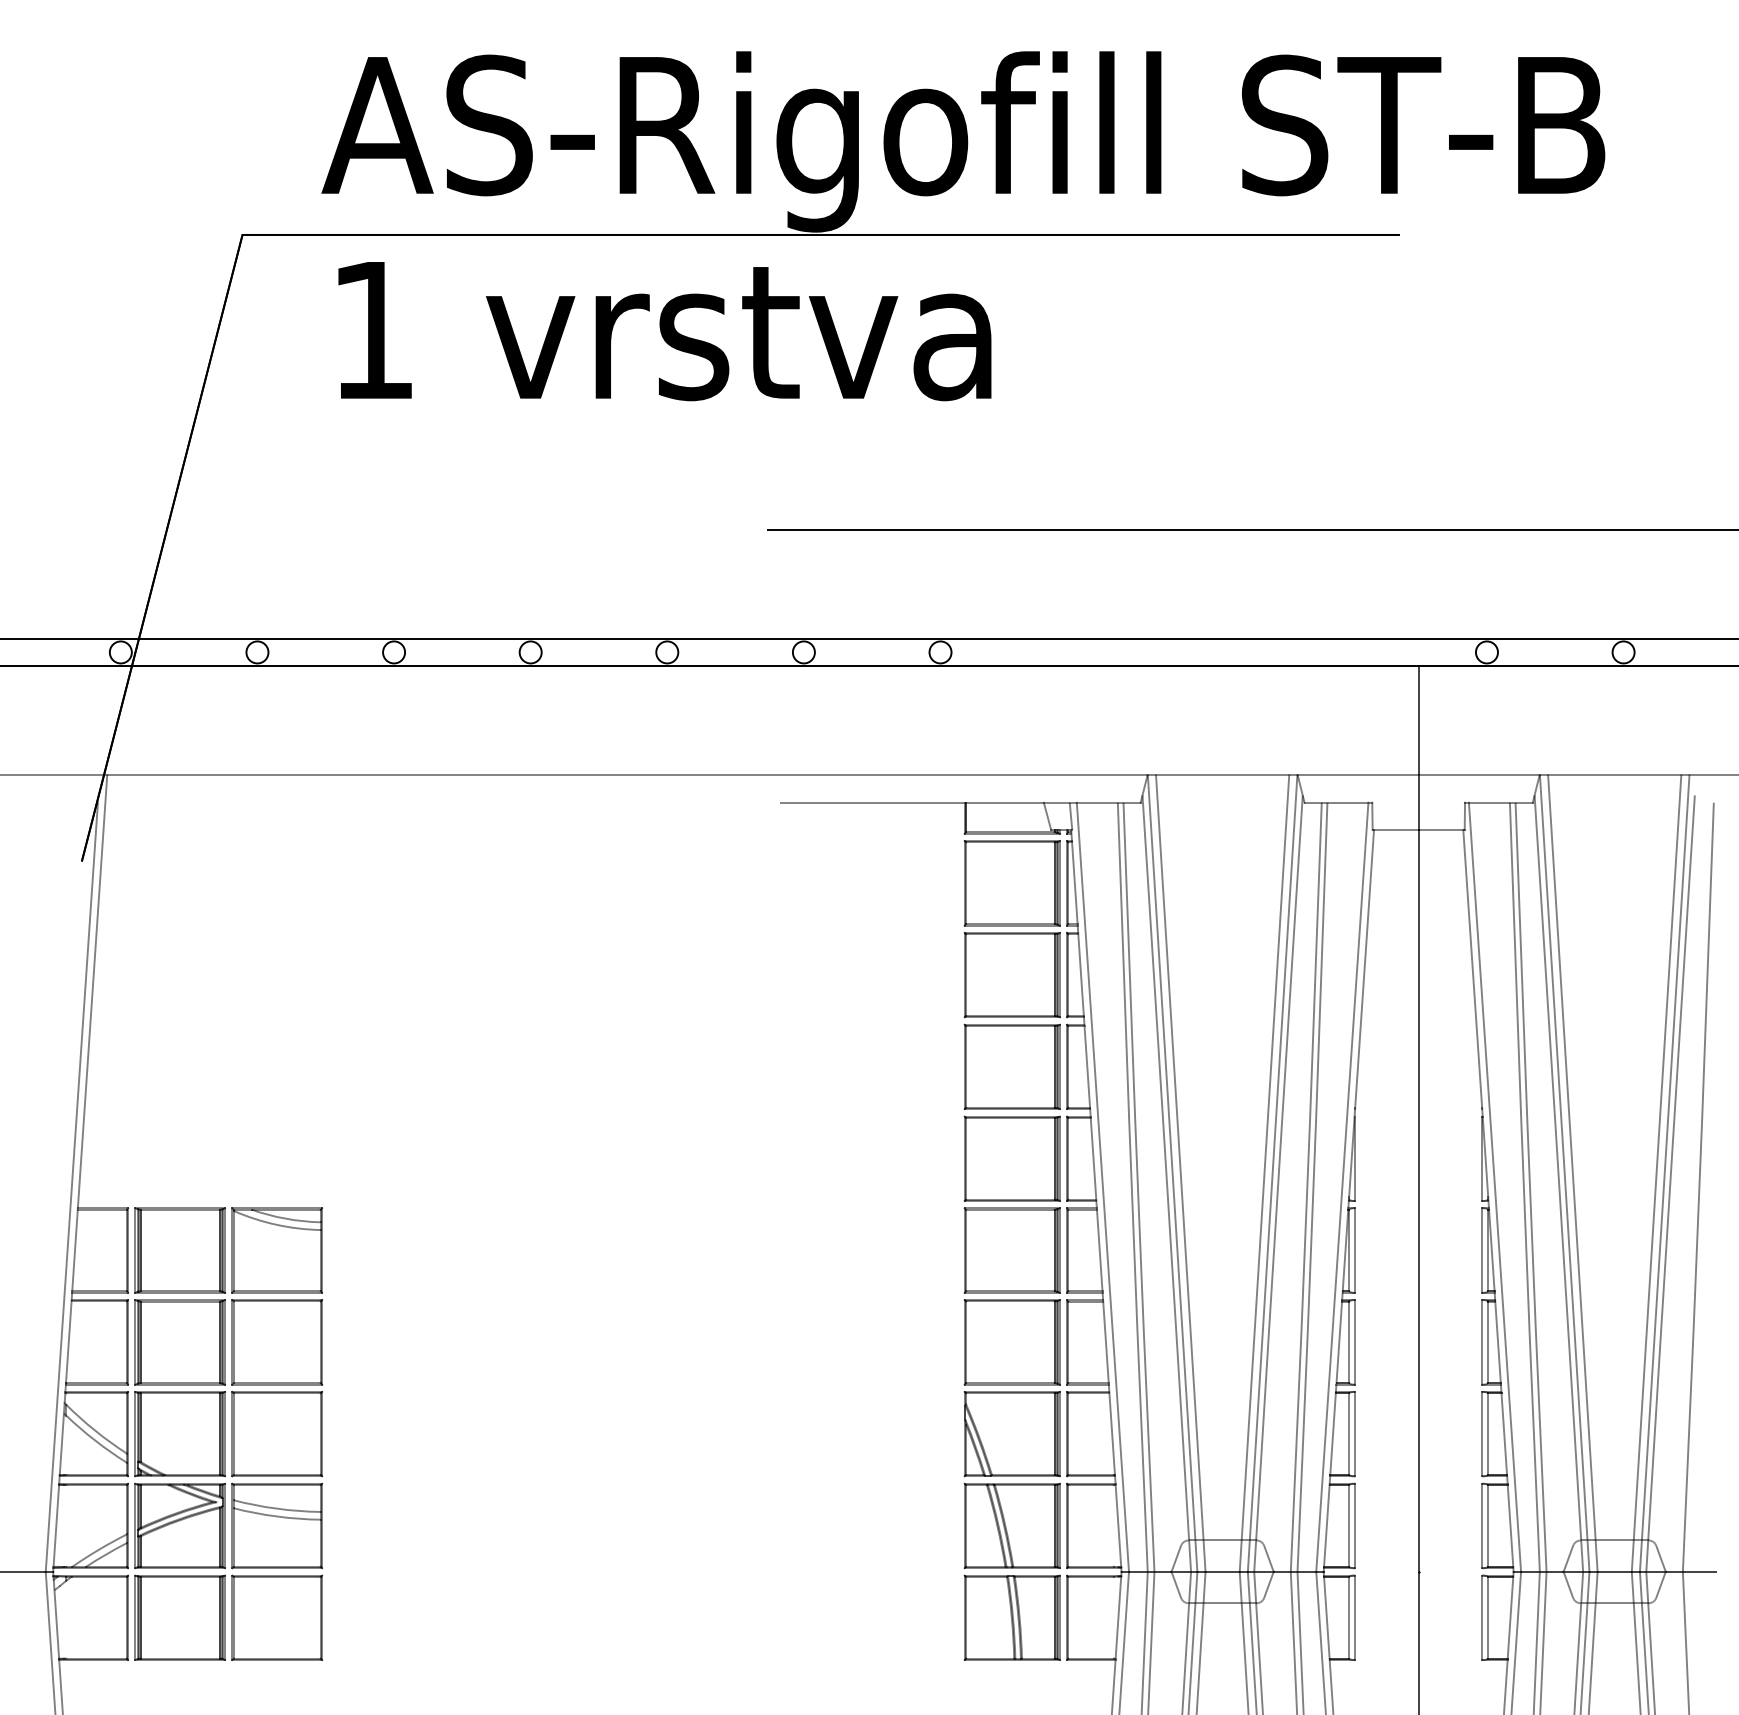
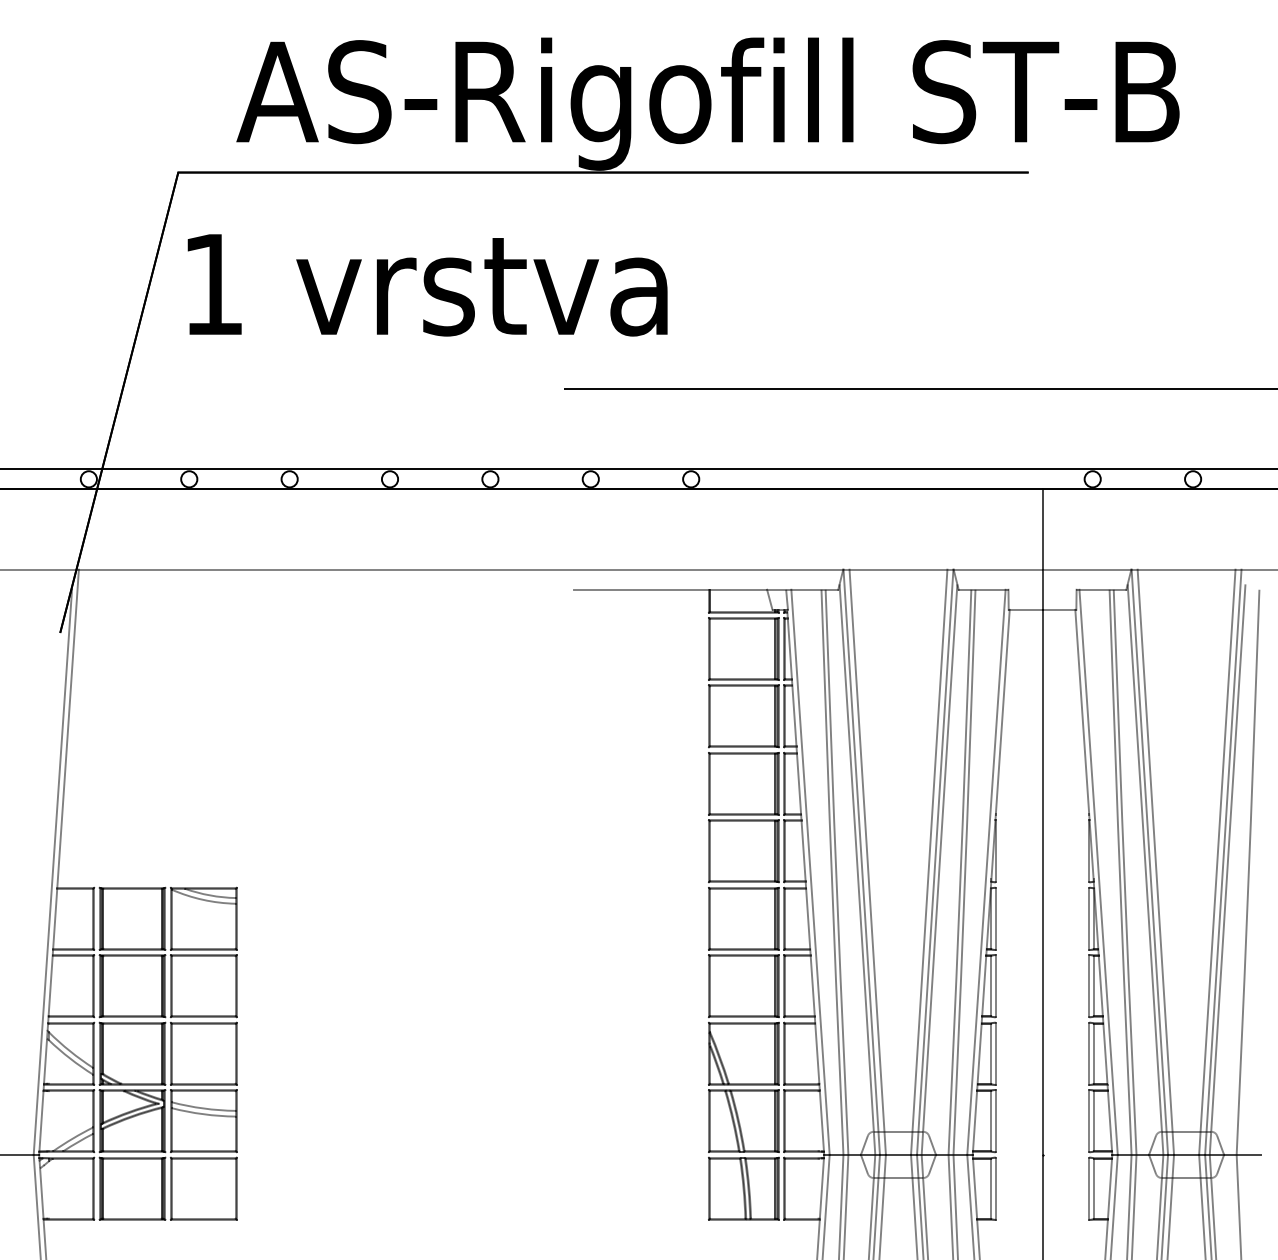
text: (664, 331) -> (427, 285), moved

